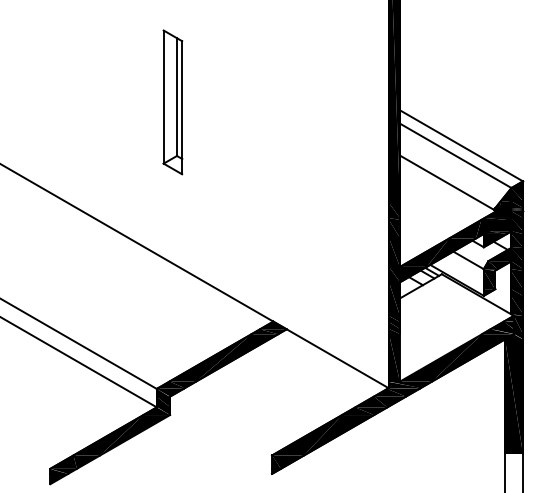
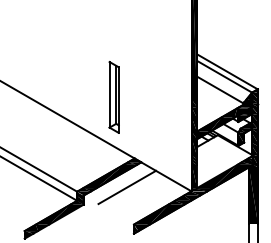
part: (171, 102) -> (113, 97), moved
line: (258, 380) -> (127, 187), added

